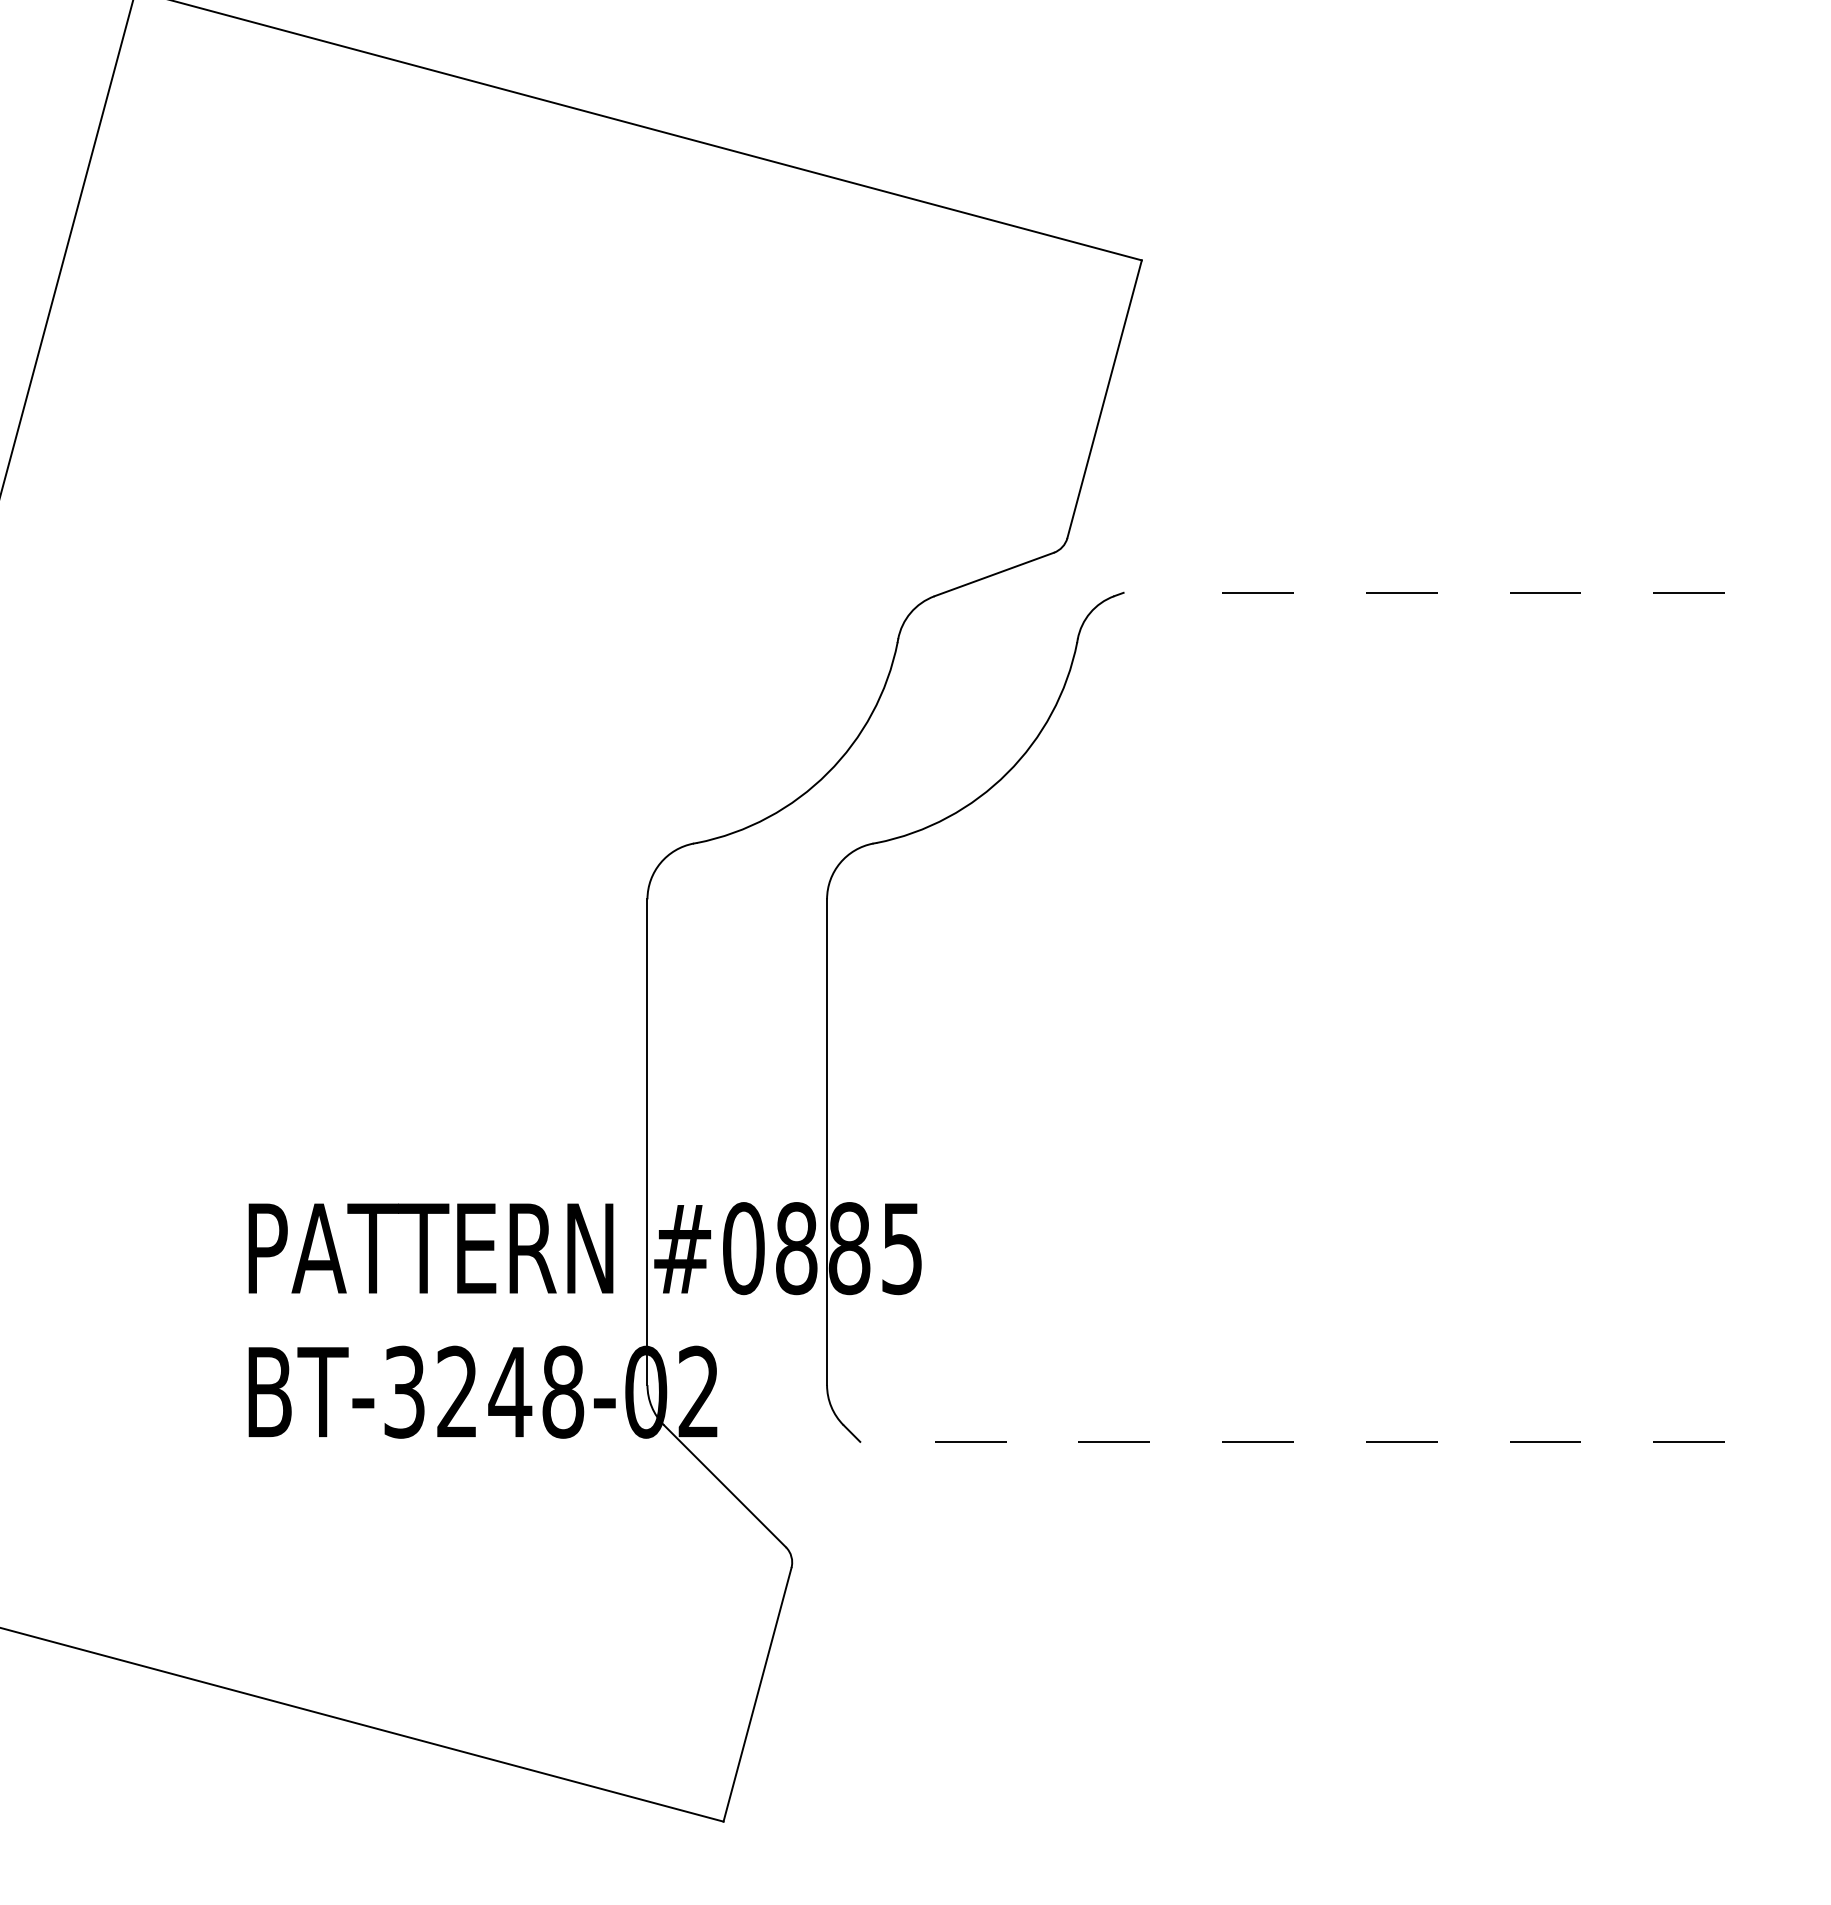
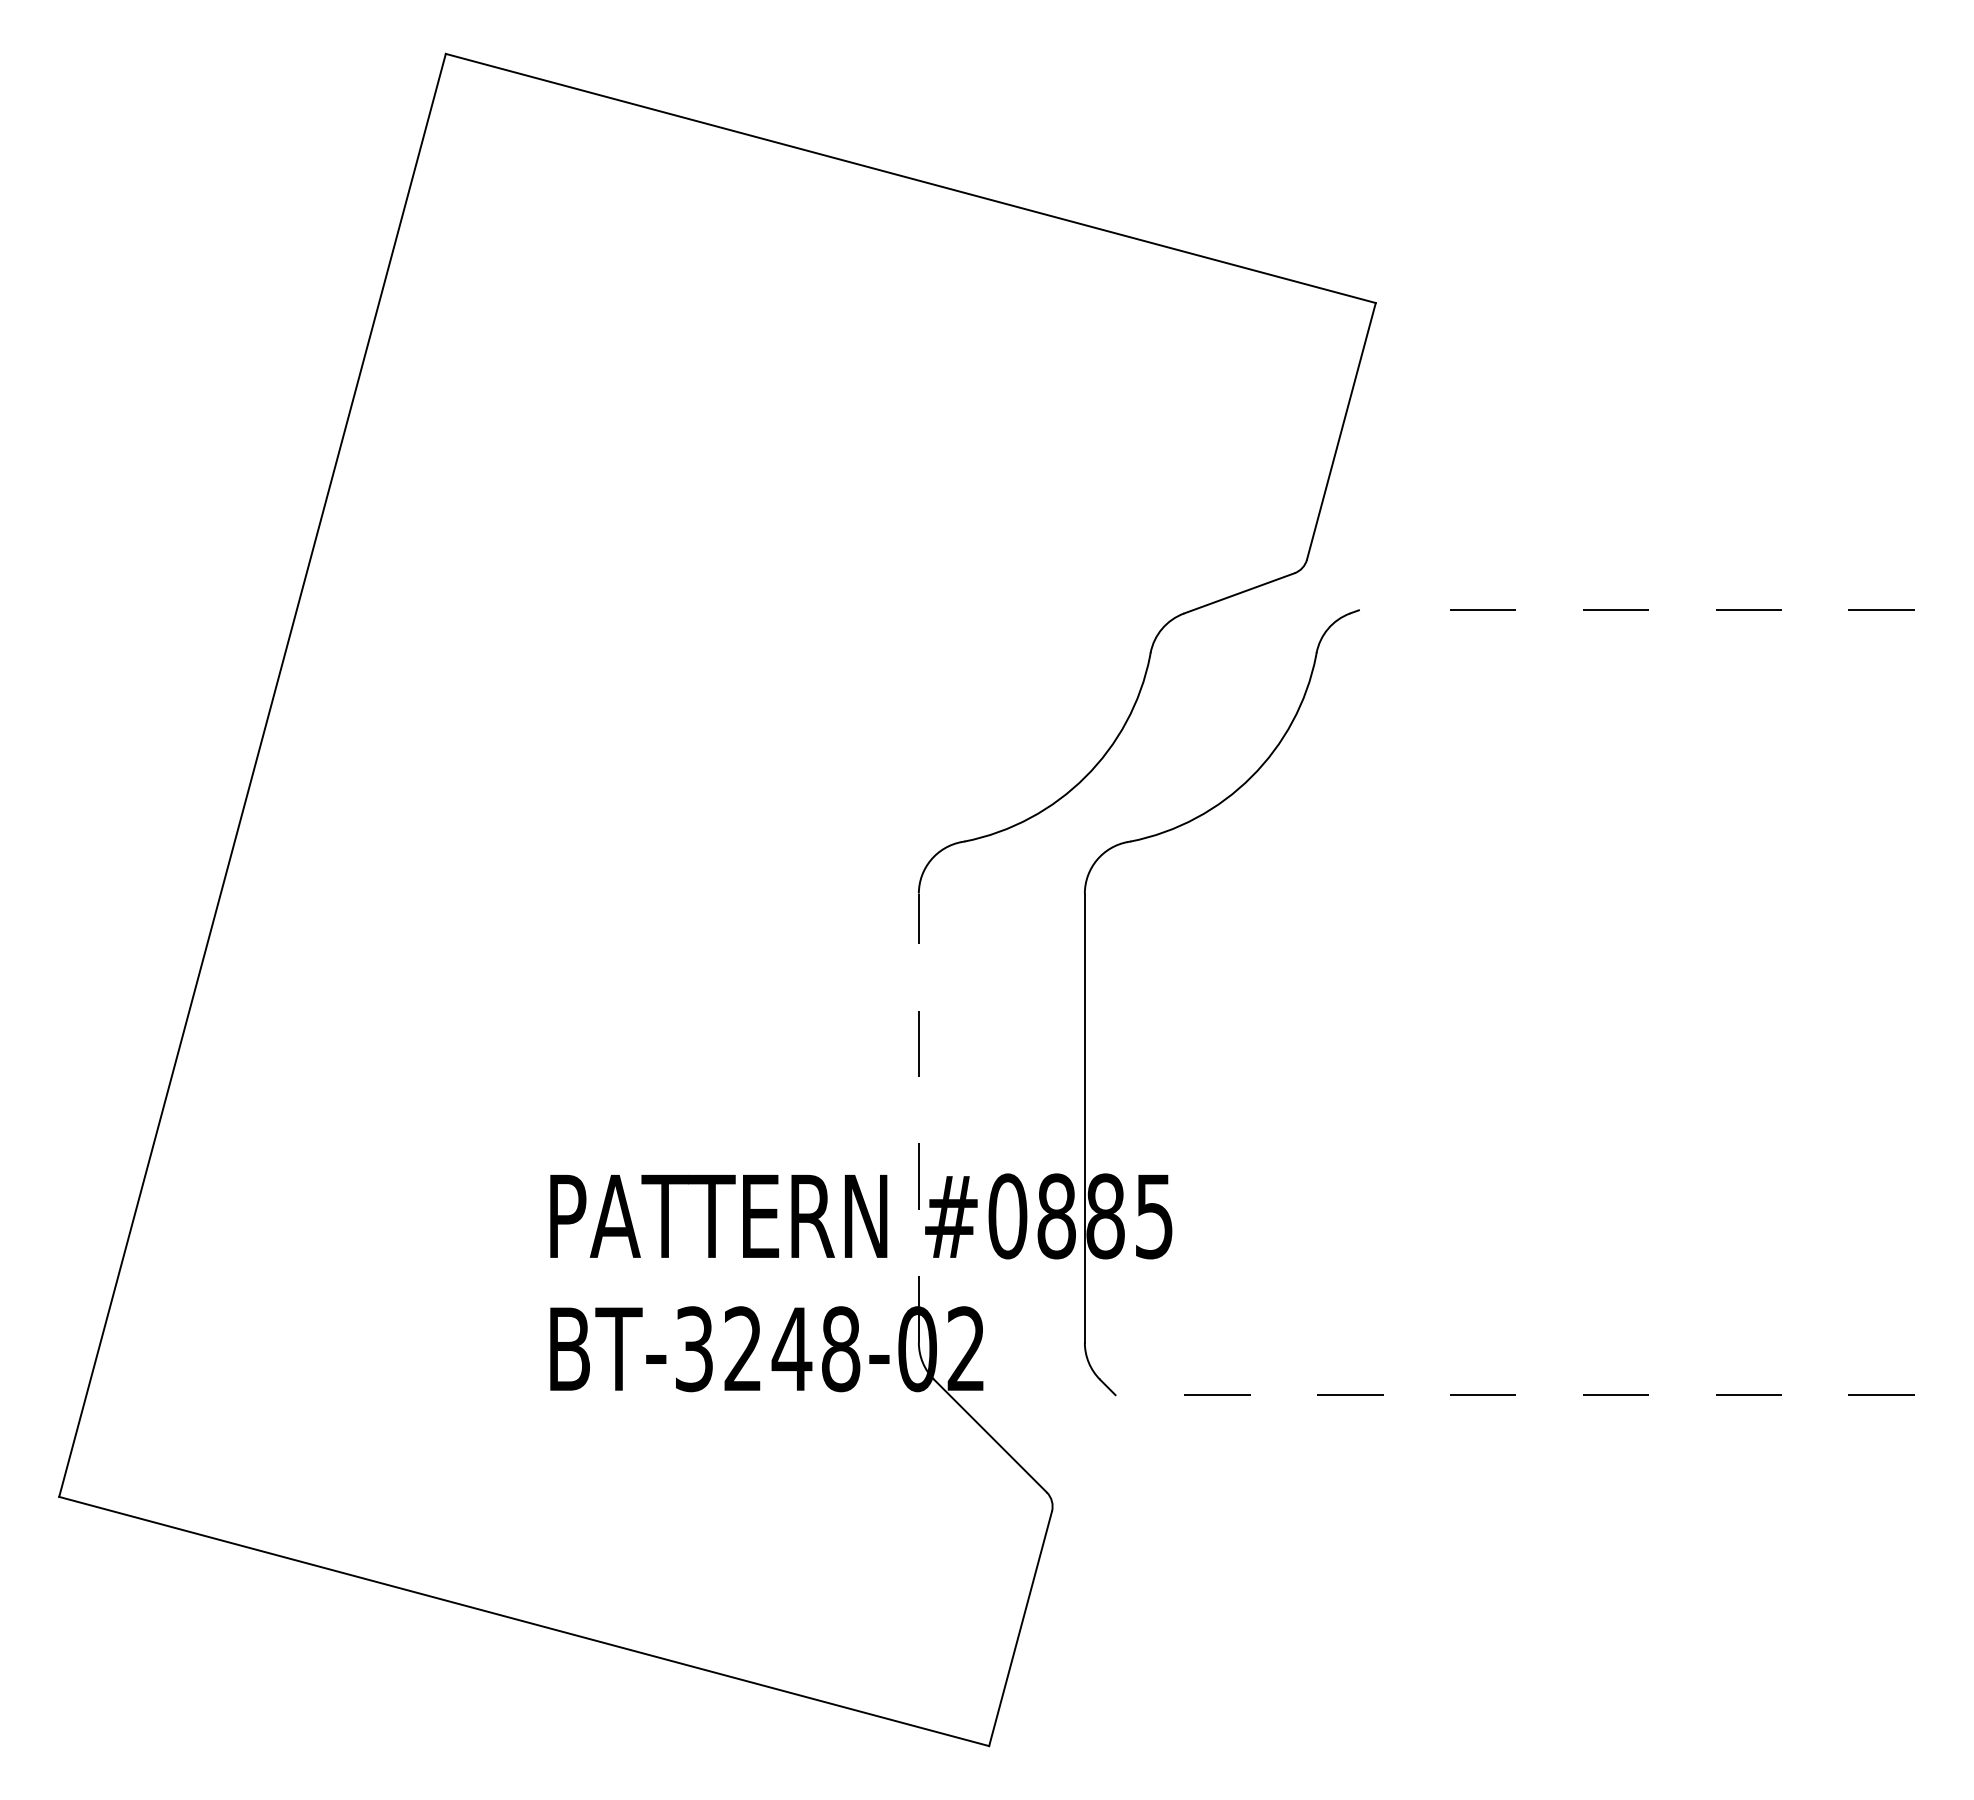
line: (647, 1142) -> (918, 1118), solid -> dashed

